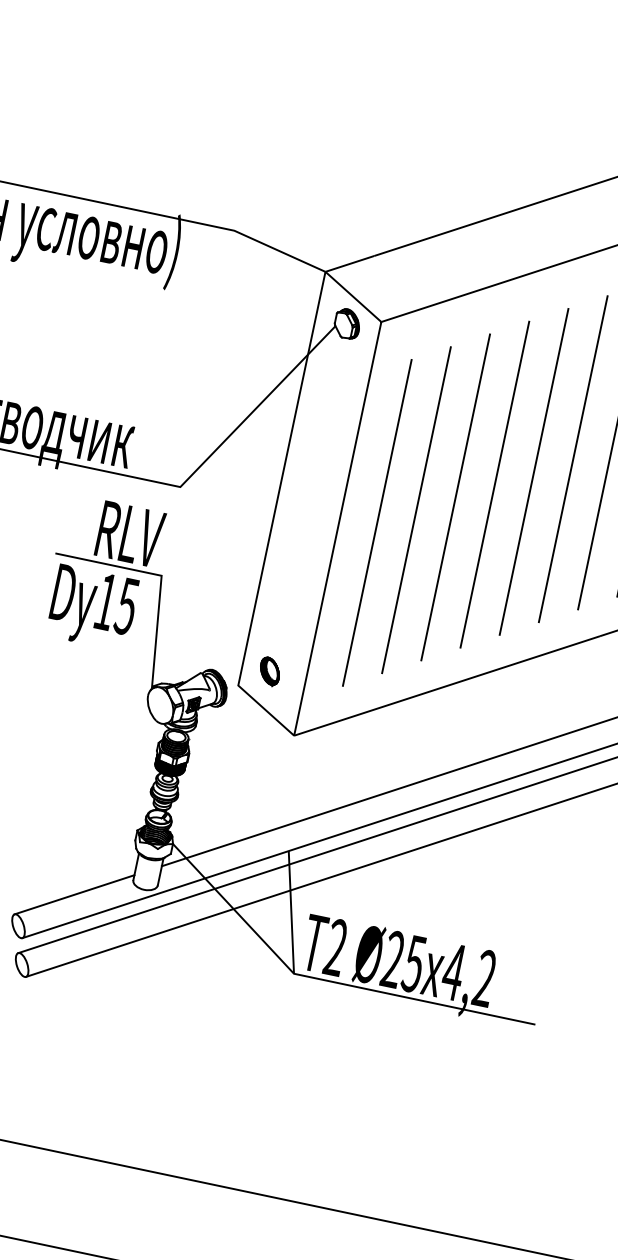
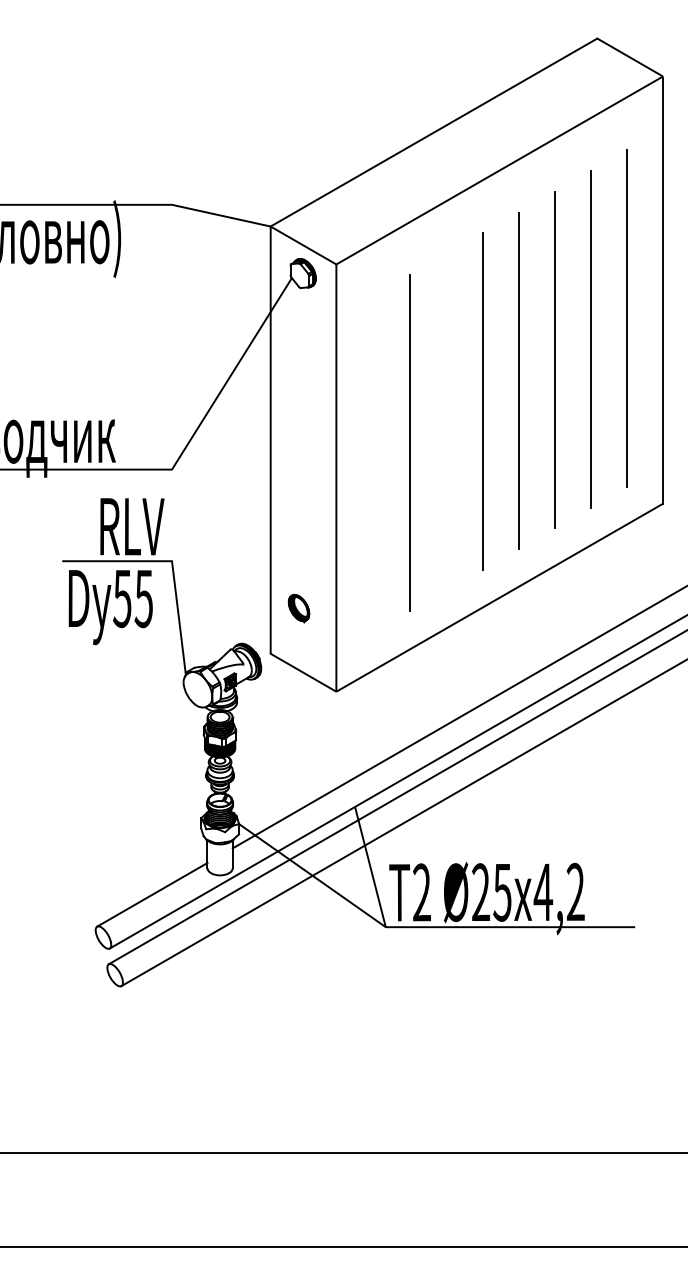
line: (455, 497) -> (446, 422), removed
line: (377, 522) -> (374, 463), removed
text: (105, 602) -> (122, 599), 15 -> 55
part: (269, 671) -> (298, 608), moved

